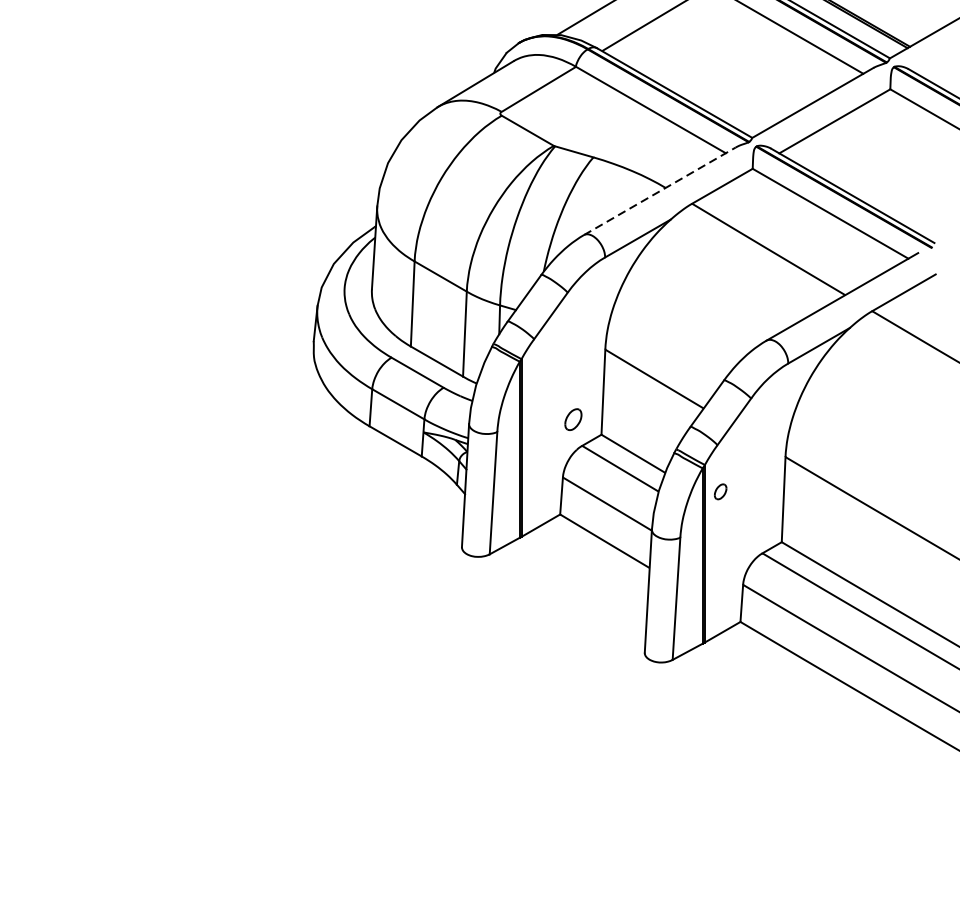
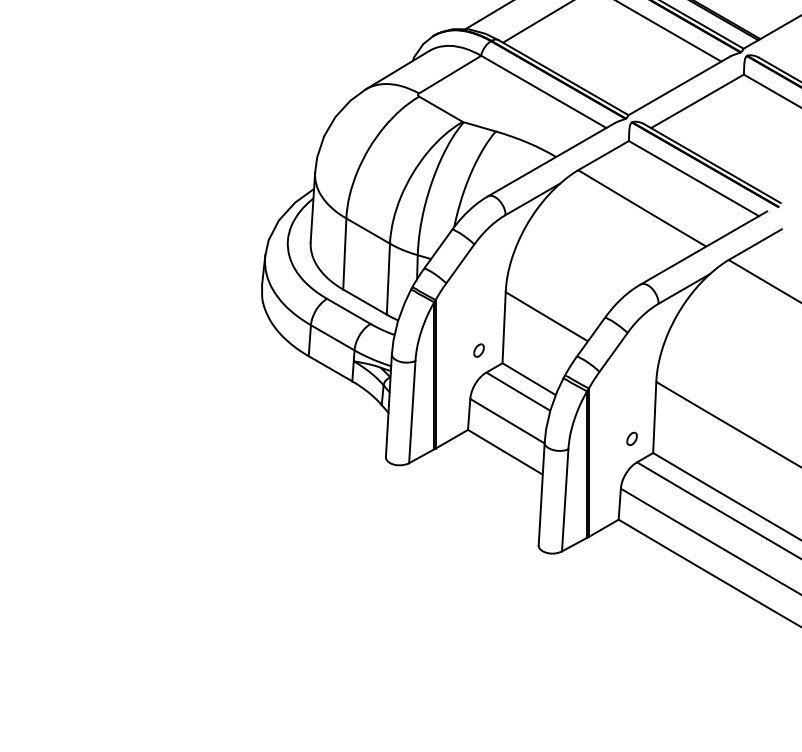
line: (660, 190) -> (551, 159), dashed -> solid
part: (572, 419) -> (478, 350), size x0.71
part: (719, 491) -> (631, 438), moved

